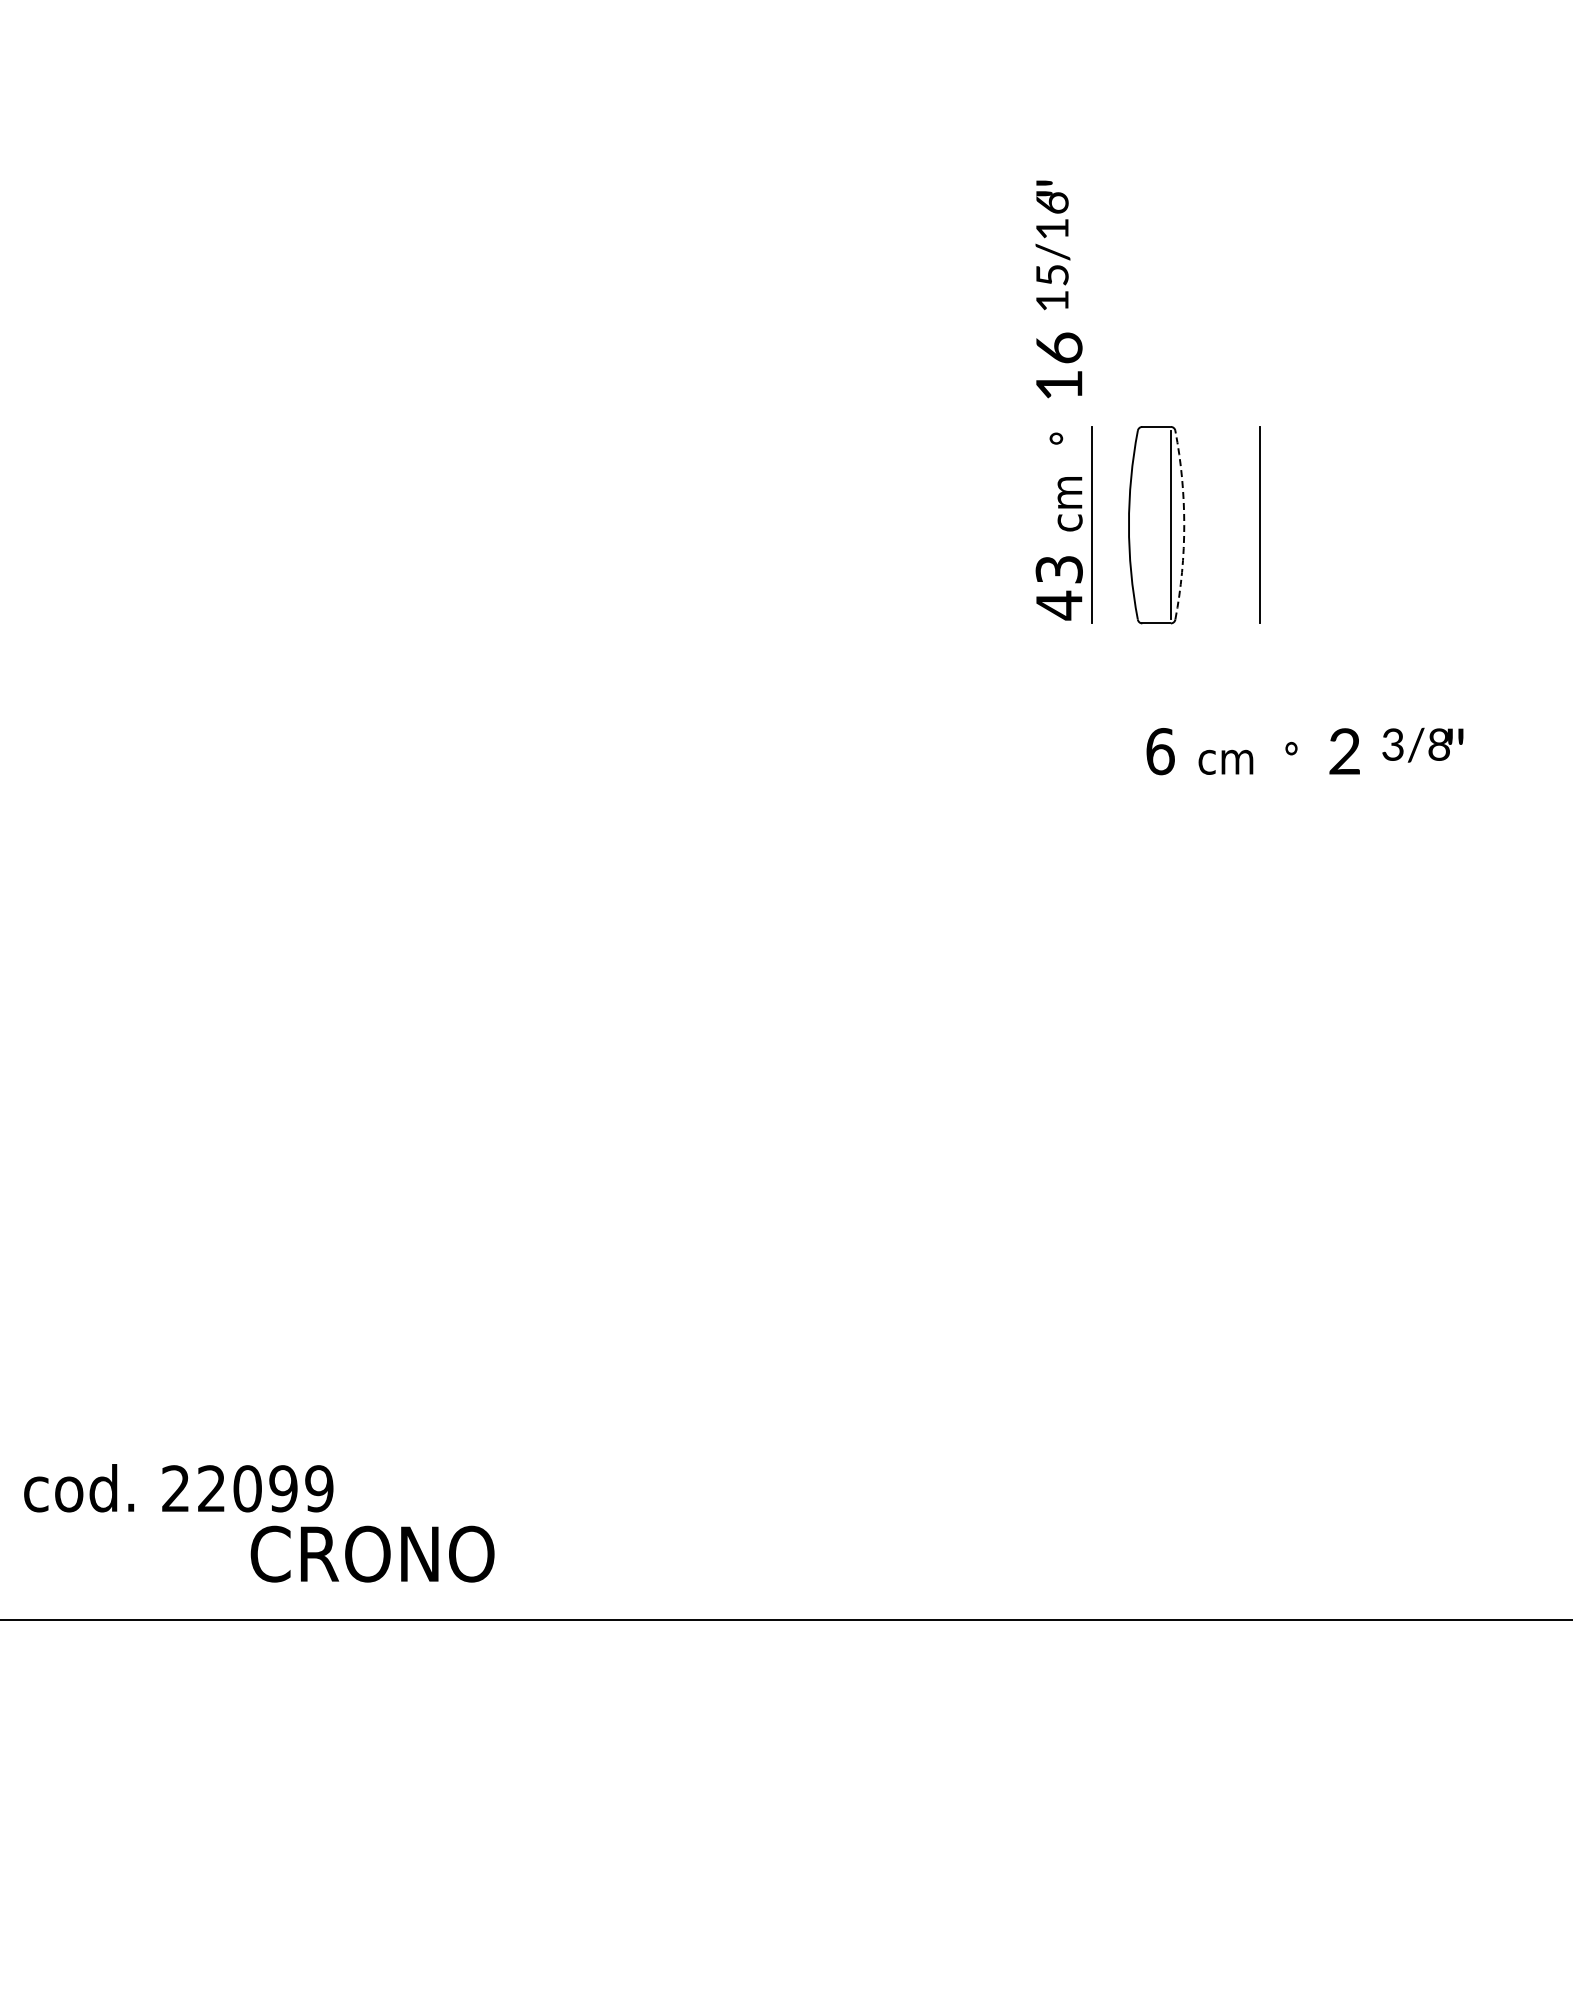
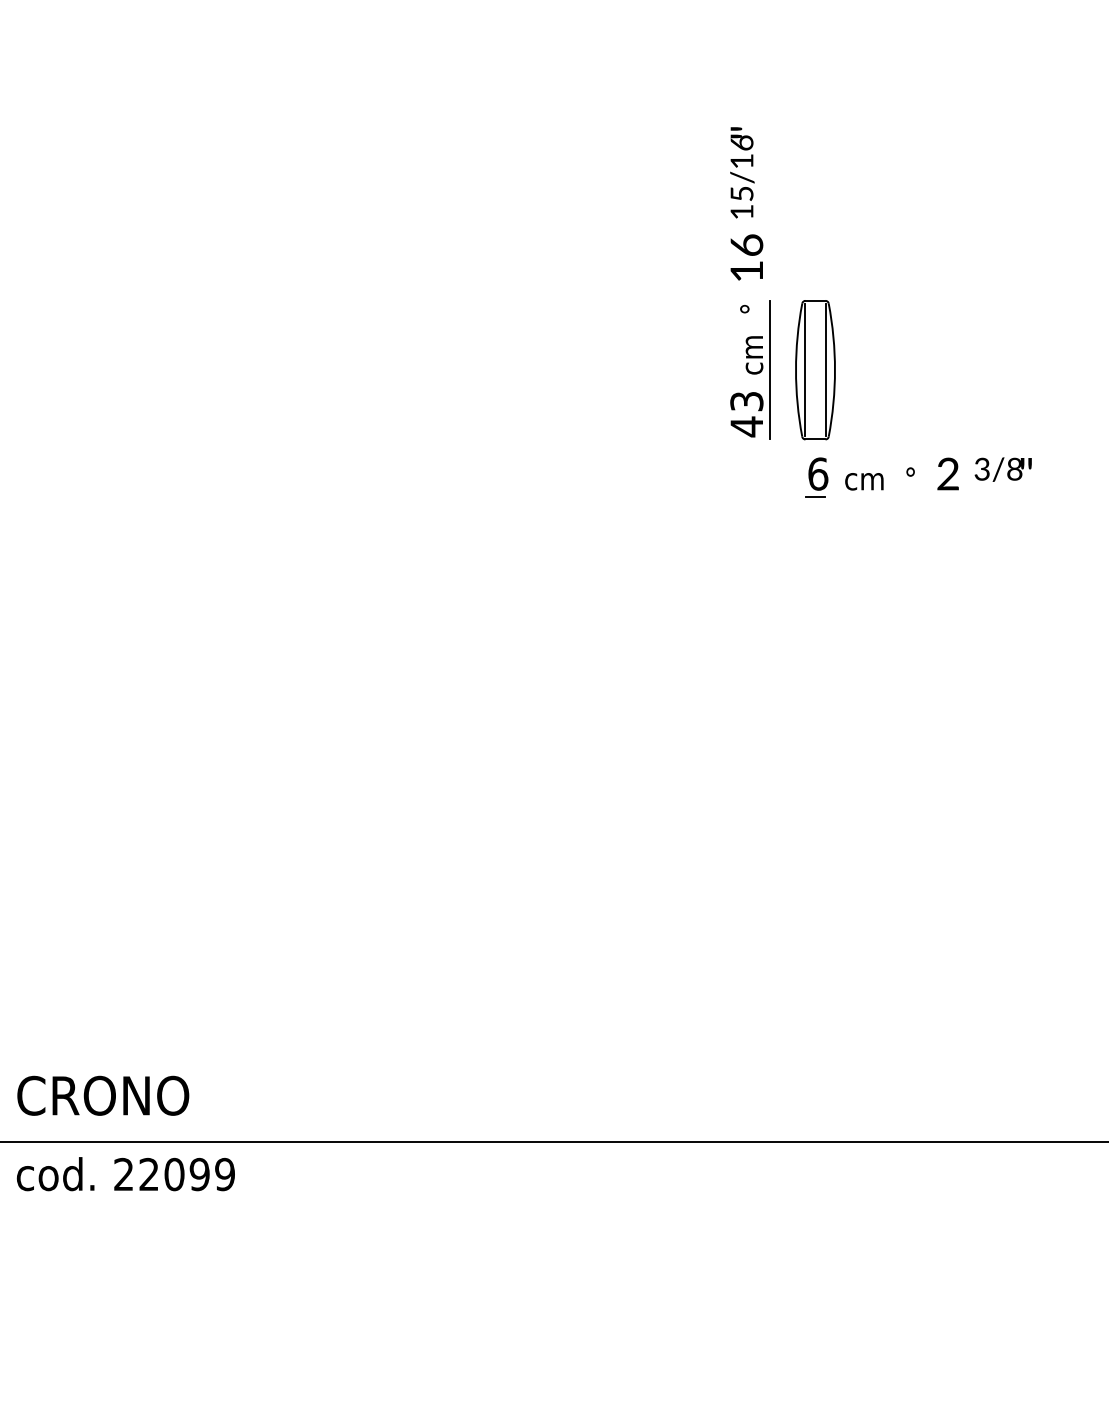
line: (1142, 524) -> (805, 369), added
line: (1259, 524) -> (888, 369), removed
arc: (1184, 525) -> (835, 370), dashed -> solid
line: (1156, 705) -> (815, 497), added
text: (1304, 751) -> (919, 474), moved
text: (178, 1488) -> (125, 1174), moved
text: (372, 1553) -> (103, 1095), moved

